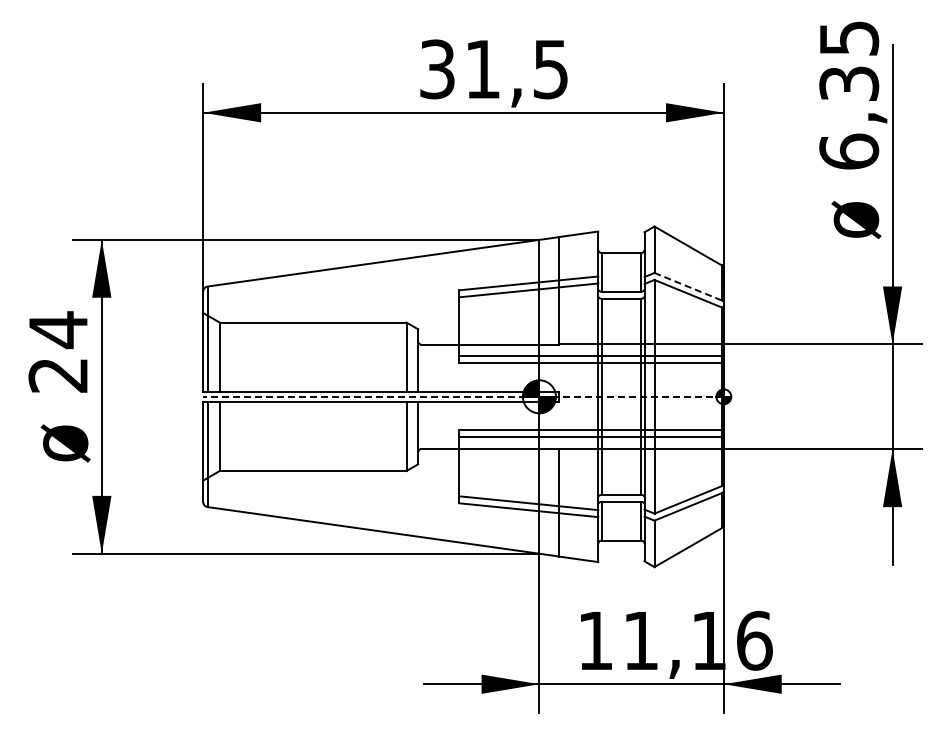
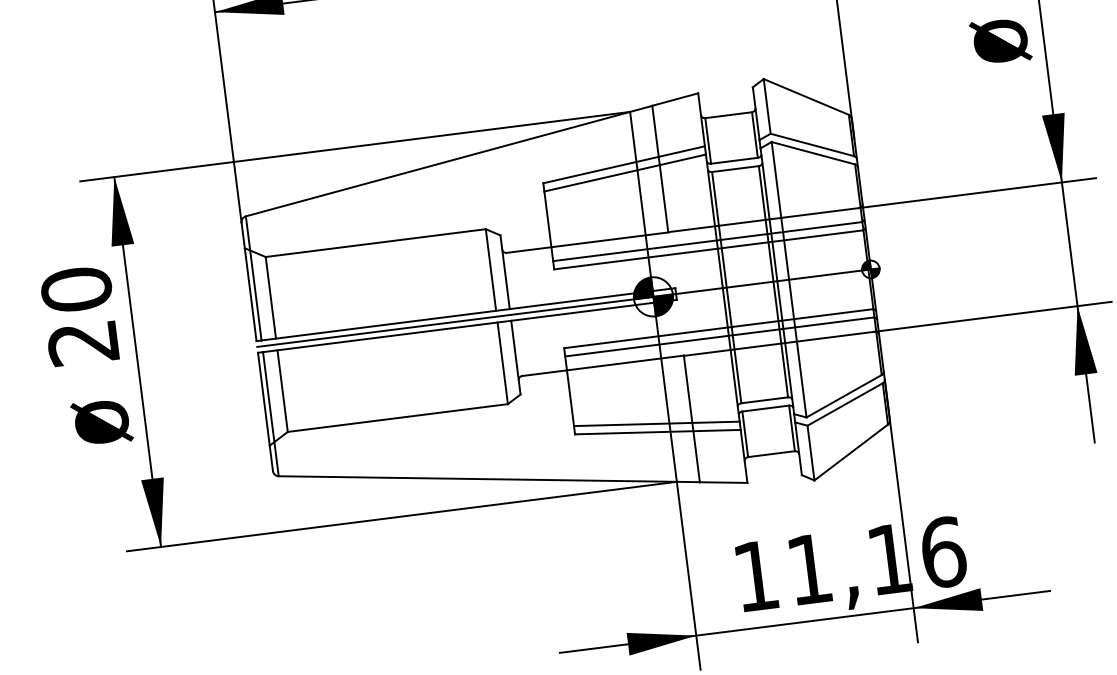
line: (687, 286) -> (811, 144), dashed -> solid
text: (58, 330) -> (76, 290), 24 -> 20
line: (463, 396) -> (563, 307), dashed -> solid

